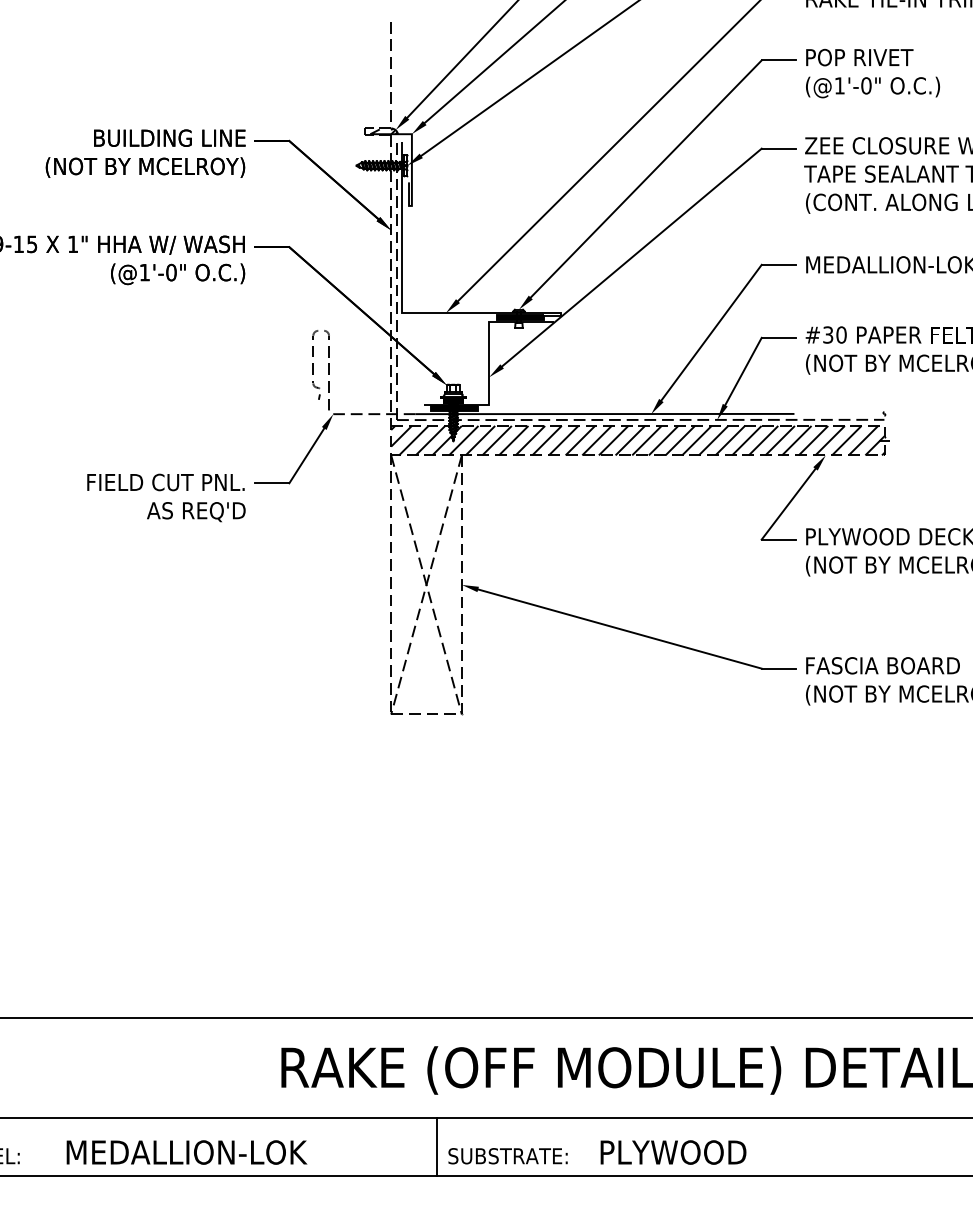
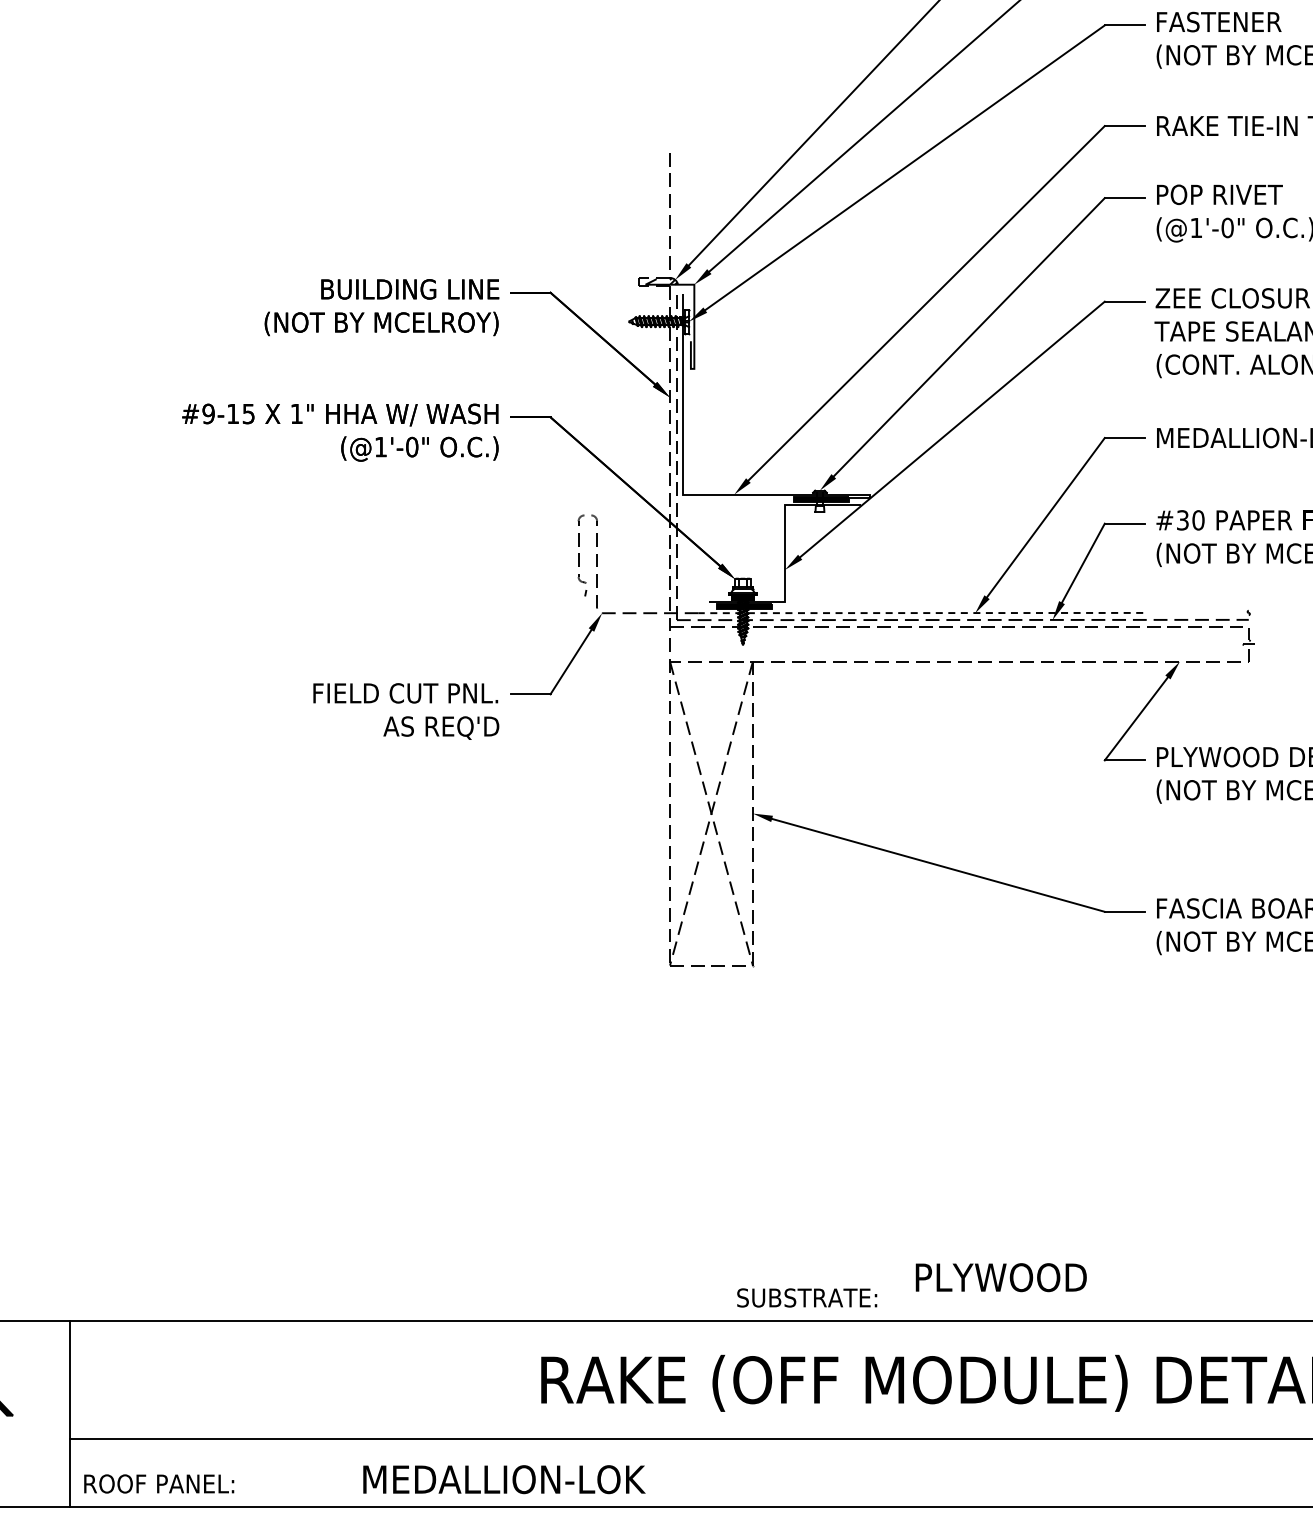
line: (604, 414) -> (920, 613), solid -> dashed
hatch: (637, 440) -> (959, 644), removed
line: (436, 1146) -> (723, 1472), removed
text: (187, 1152) -> (504, 1479), moved
text: (672, 1152) -> (1000, 1277), moved
text: (508, 1155) -> (807, 1297), moved

